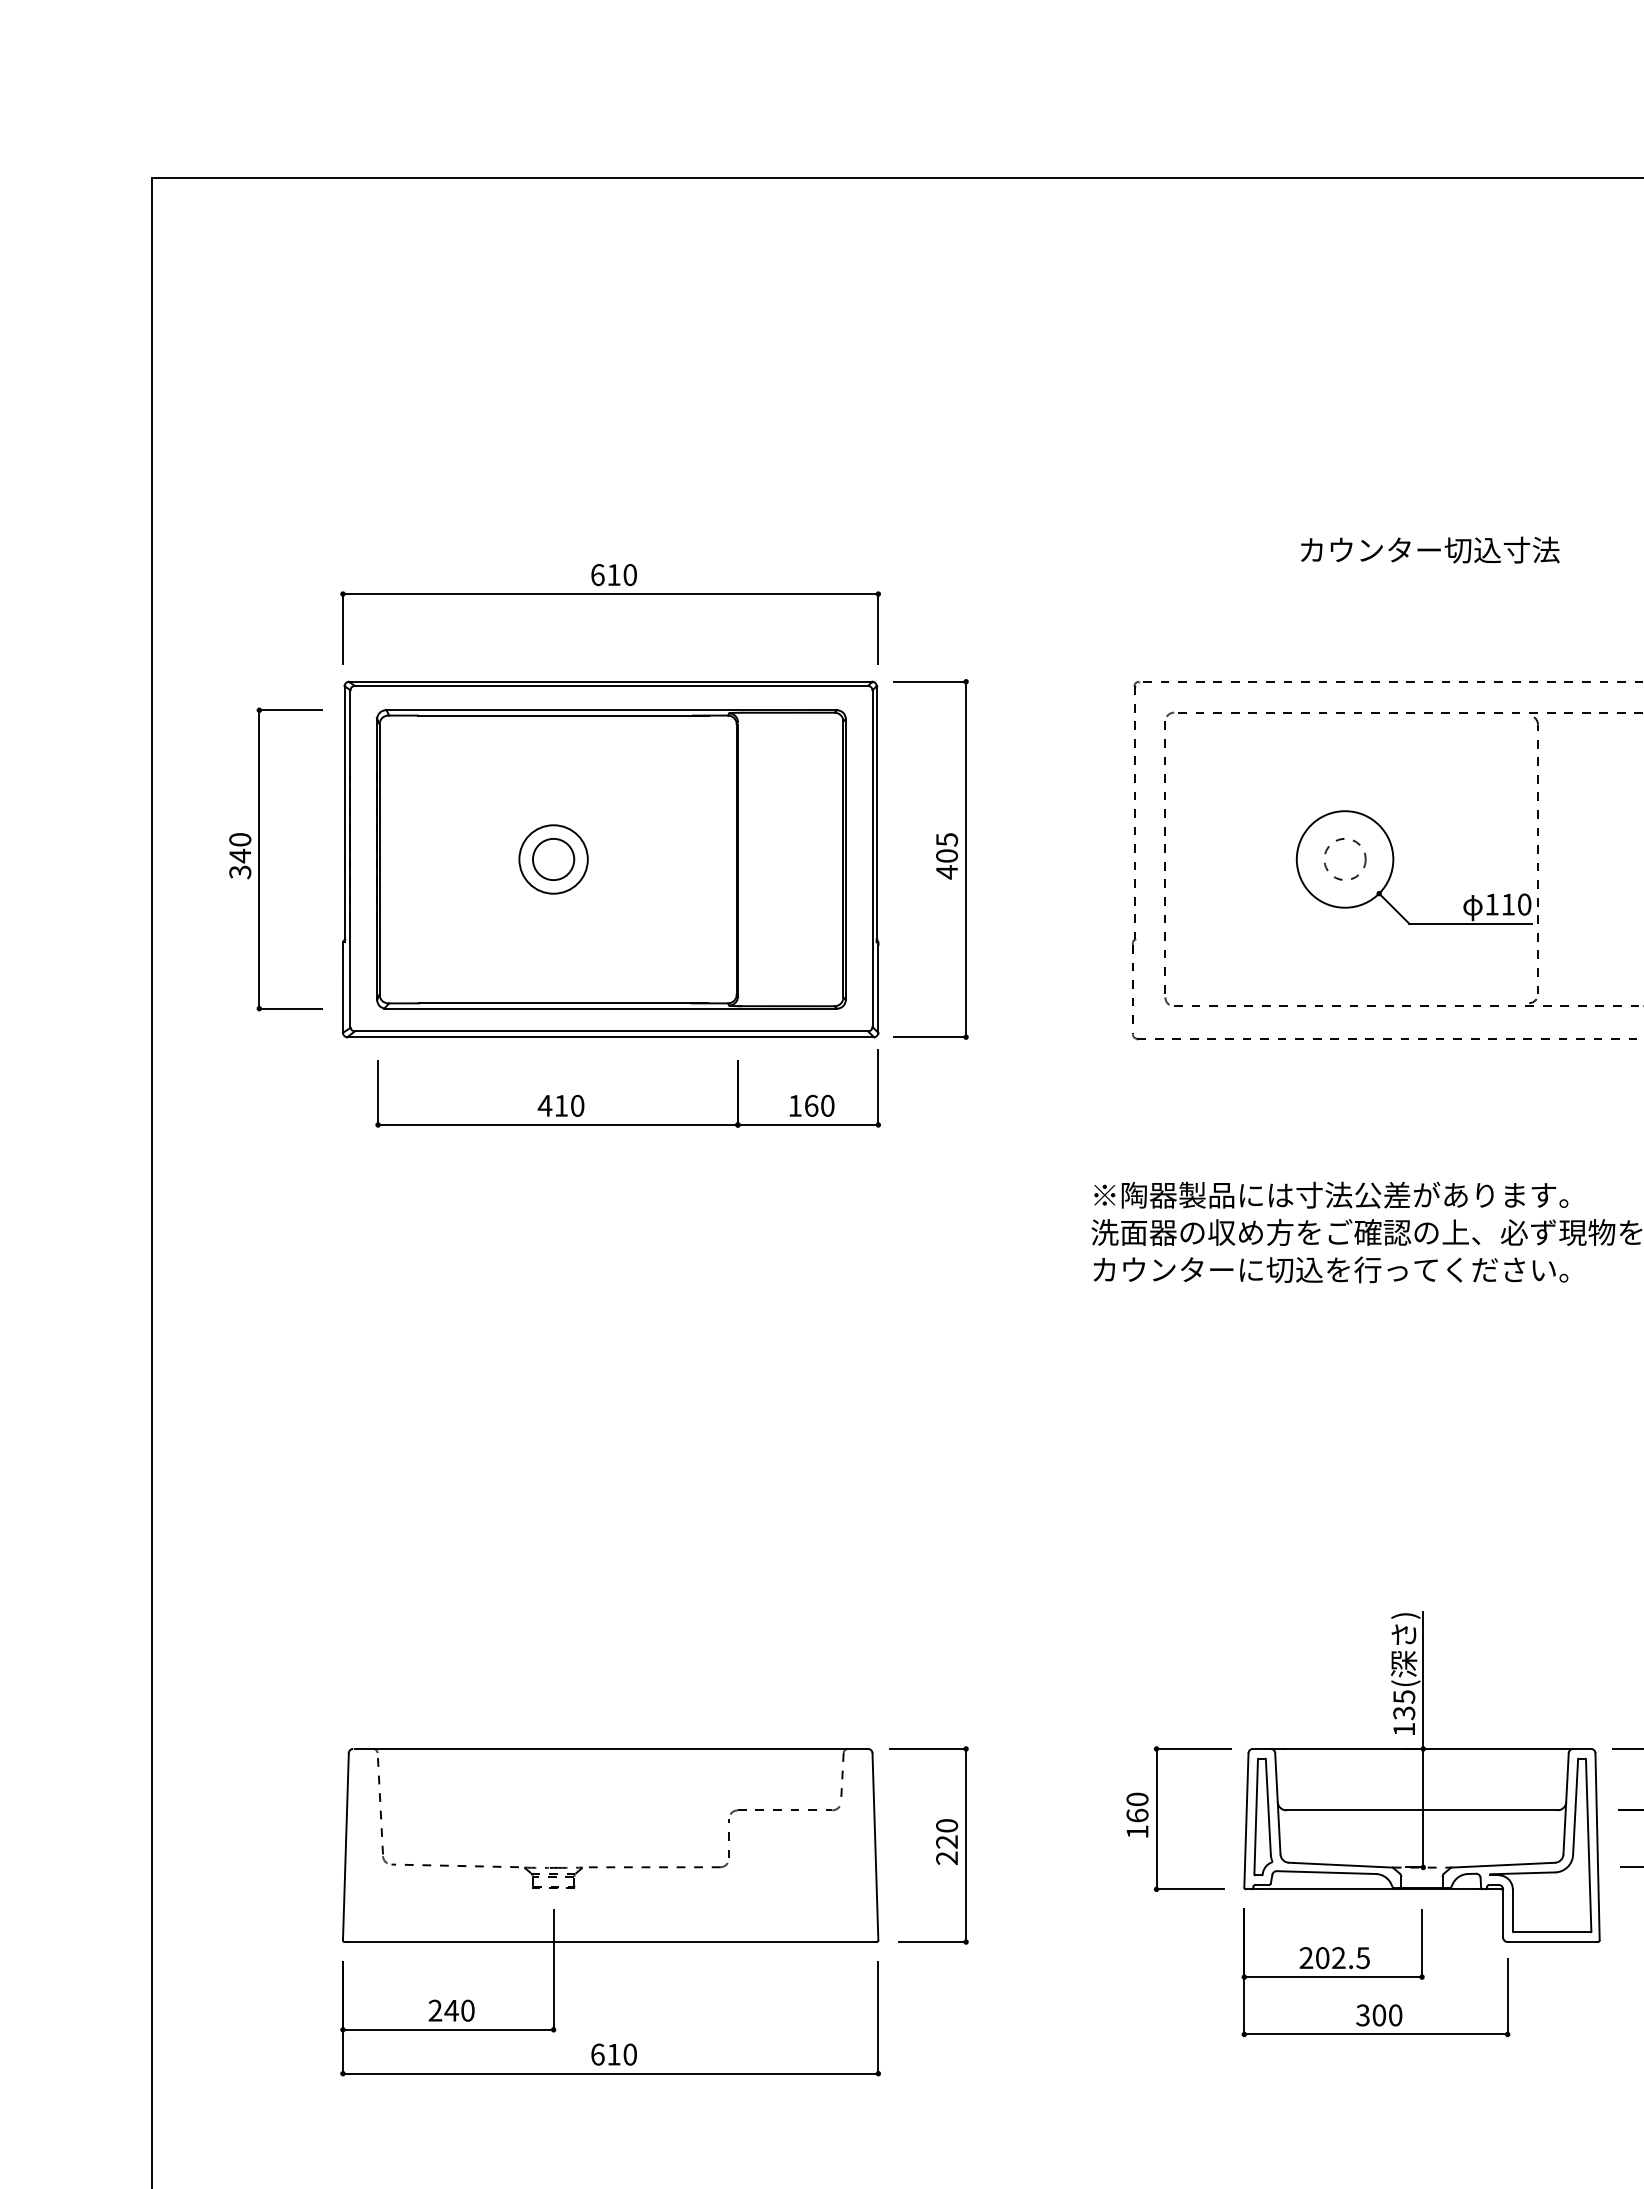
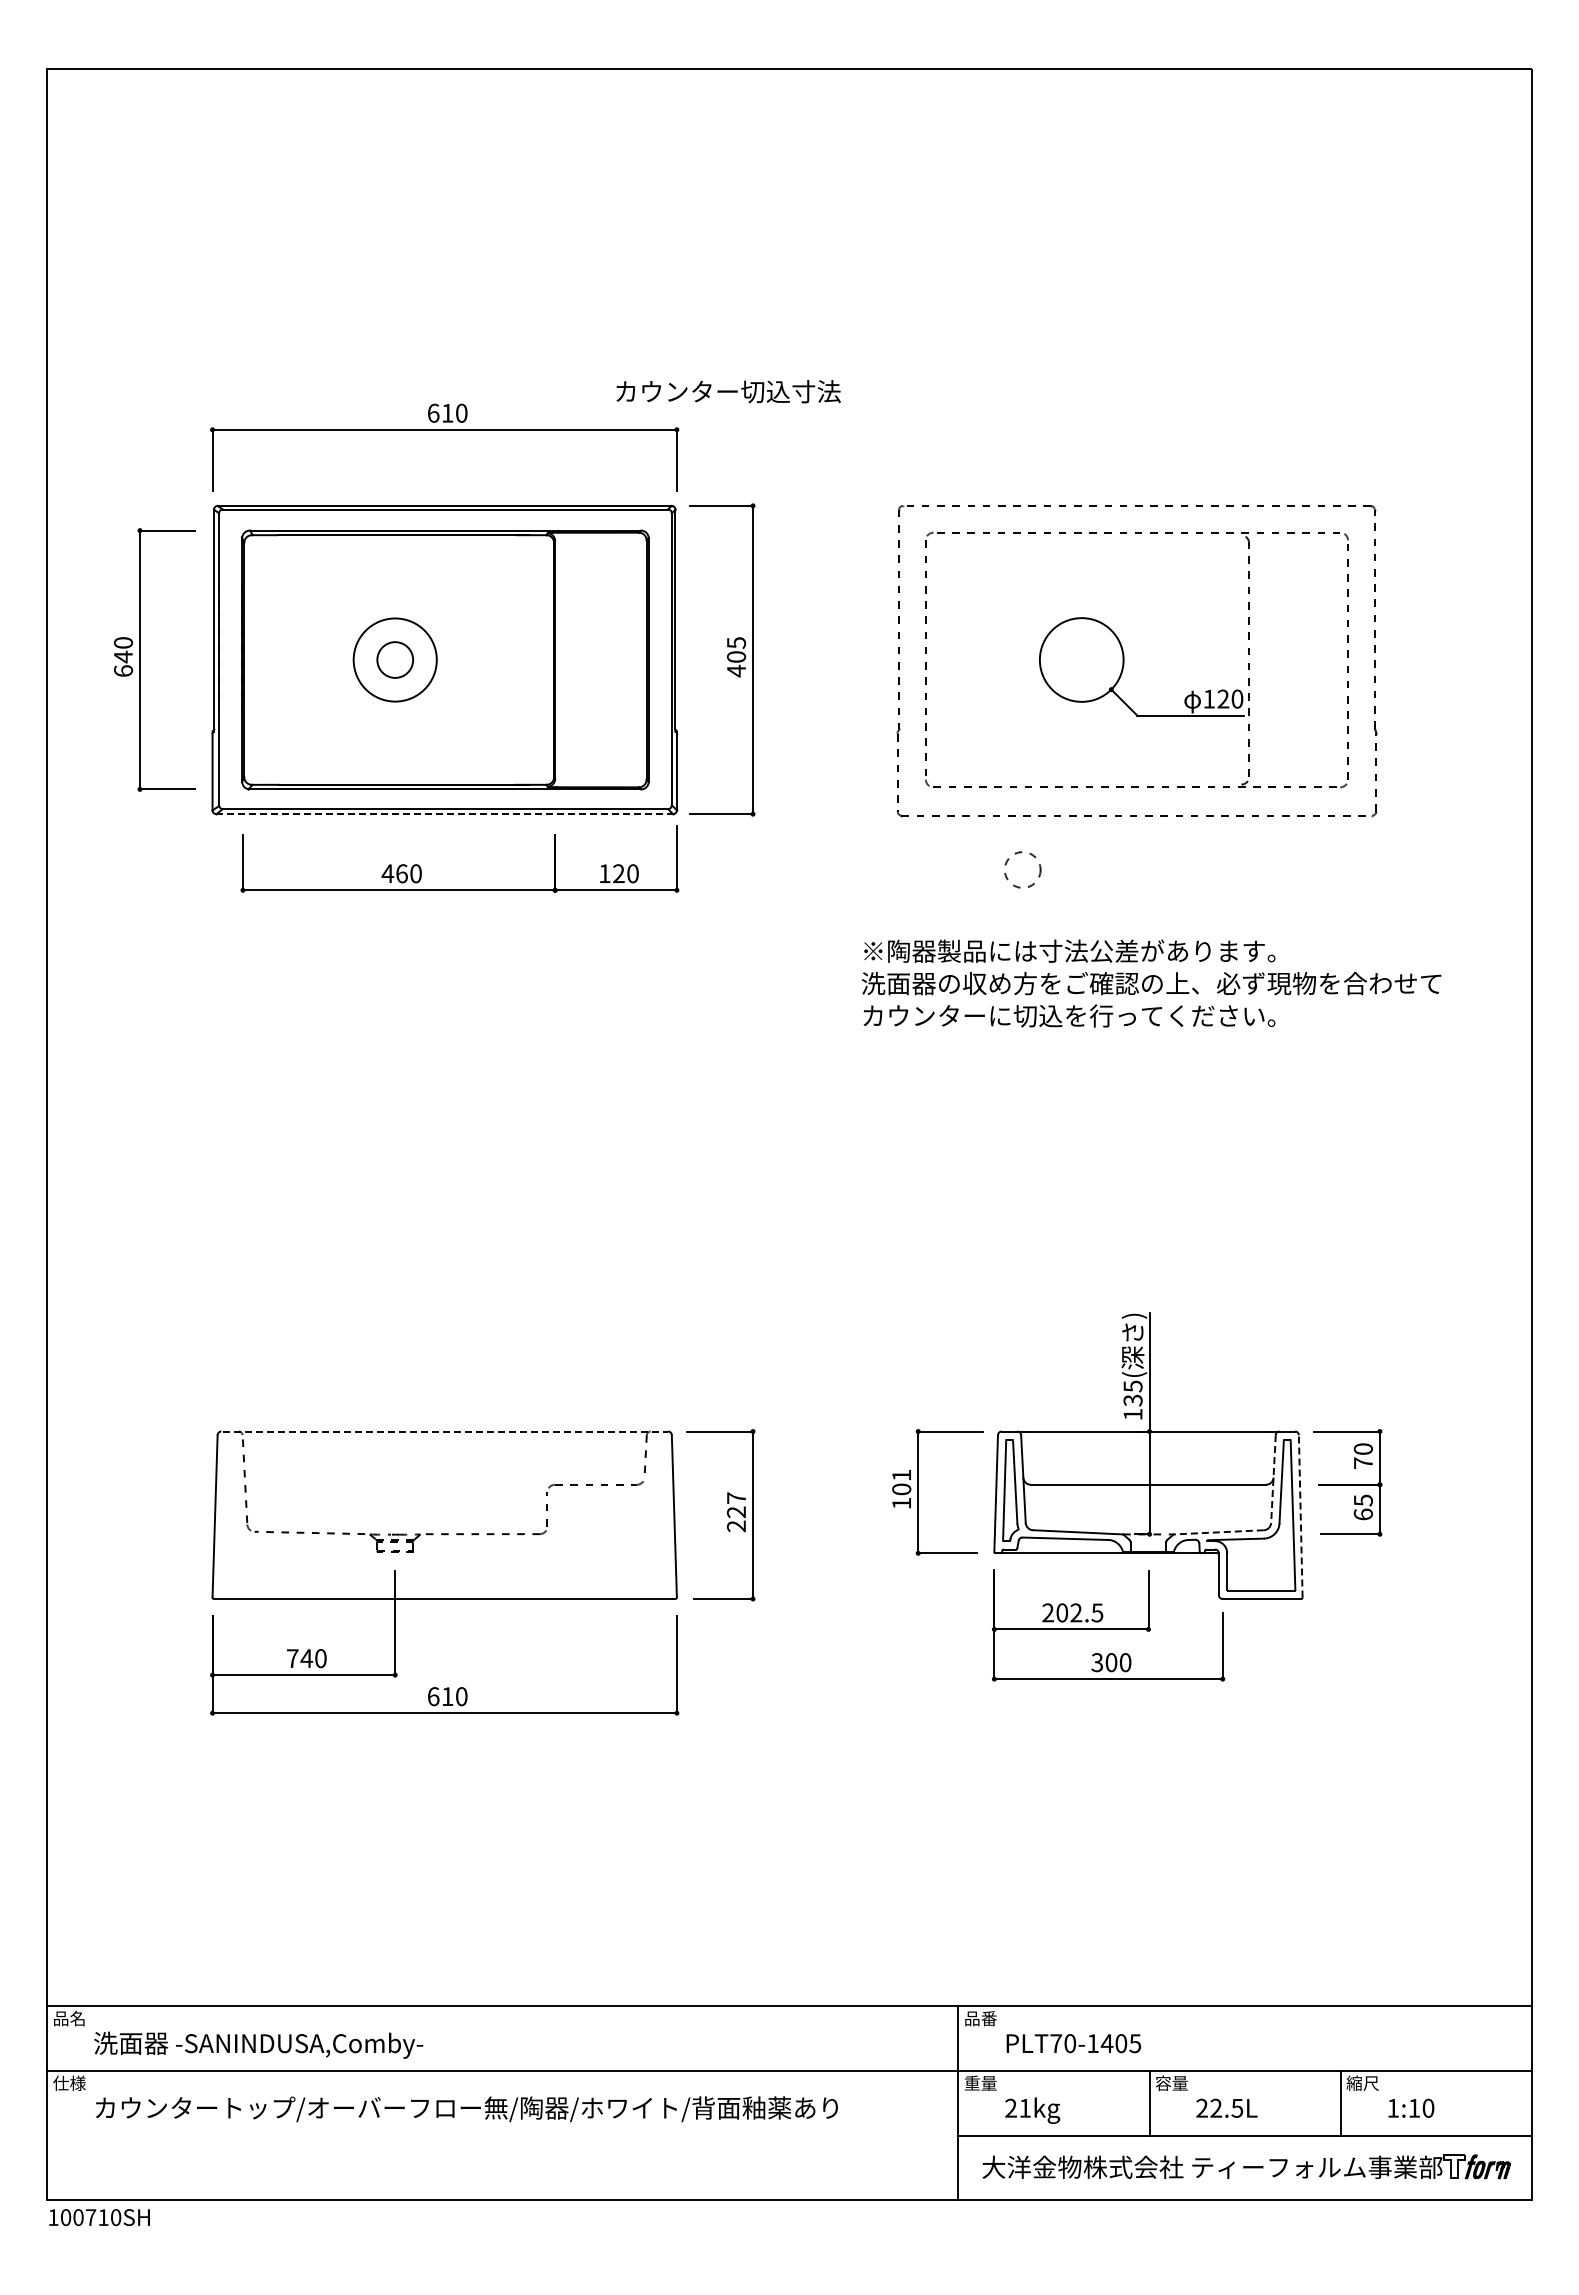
text: (1430, 549) -> (728, 391), moved
circle: (552, 858) -> (394, 659), size x1.4
circle: (1344, 858) -> (1022, 869), moved
text: (239, 872) -> (122, 671), 340 -> 640
text: (1508, 903) -> (1223, 698), 110 -> 120
line: (611, 1037) -> (445, 814), solid -> dashed
text: (560, 1105) -> (401, 873), 410 -> 460
text: (811, 1105) -> (618, 873), 160 -> 120
line: (612, 1748) -> (446, 1431), solid -> dashed
line: (1566, 1804) -> (1273, 1479), solid -> dashed
text: (1137, 1807) -> (901, 1482), 160 -> 101
text: (947, 1825) -> (736, 1497), 220 -> 227
line: (1597, 1845) -> (1300, 1515), solid -> dashed
line: (1502, 1865) -> (1218, 1532), solid -> dashed
text: (435, 2010) -> (292, 1658), 240 -> 740

